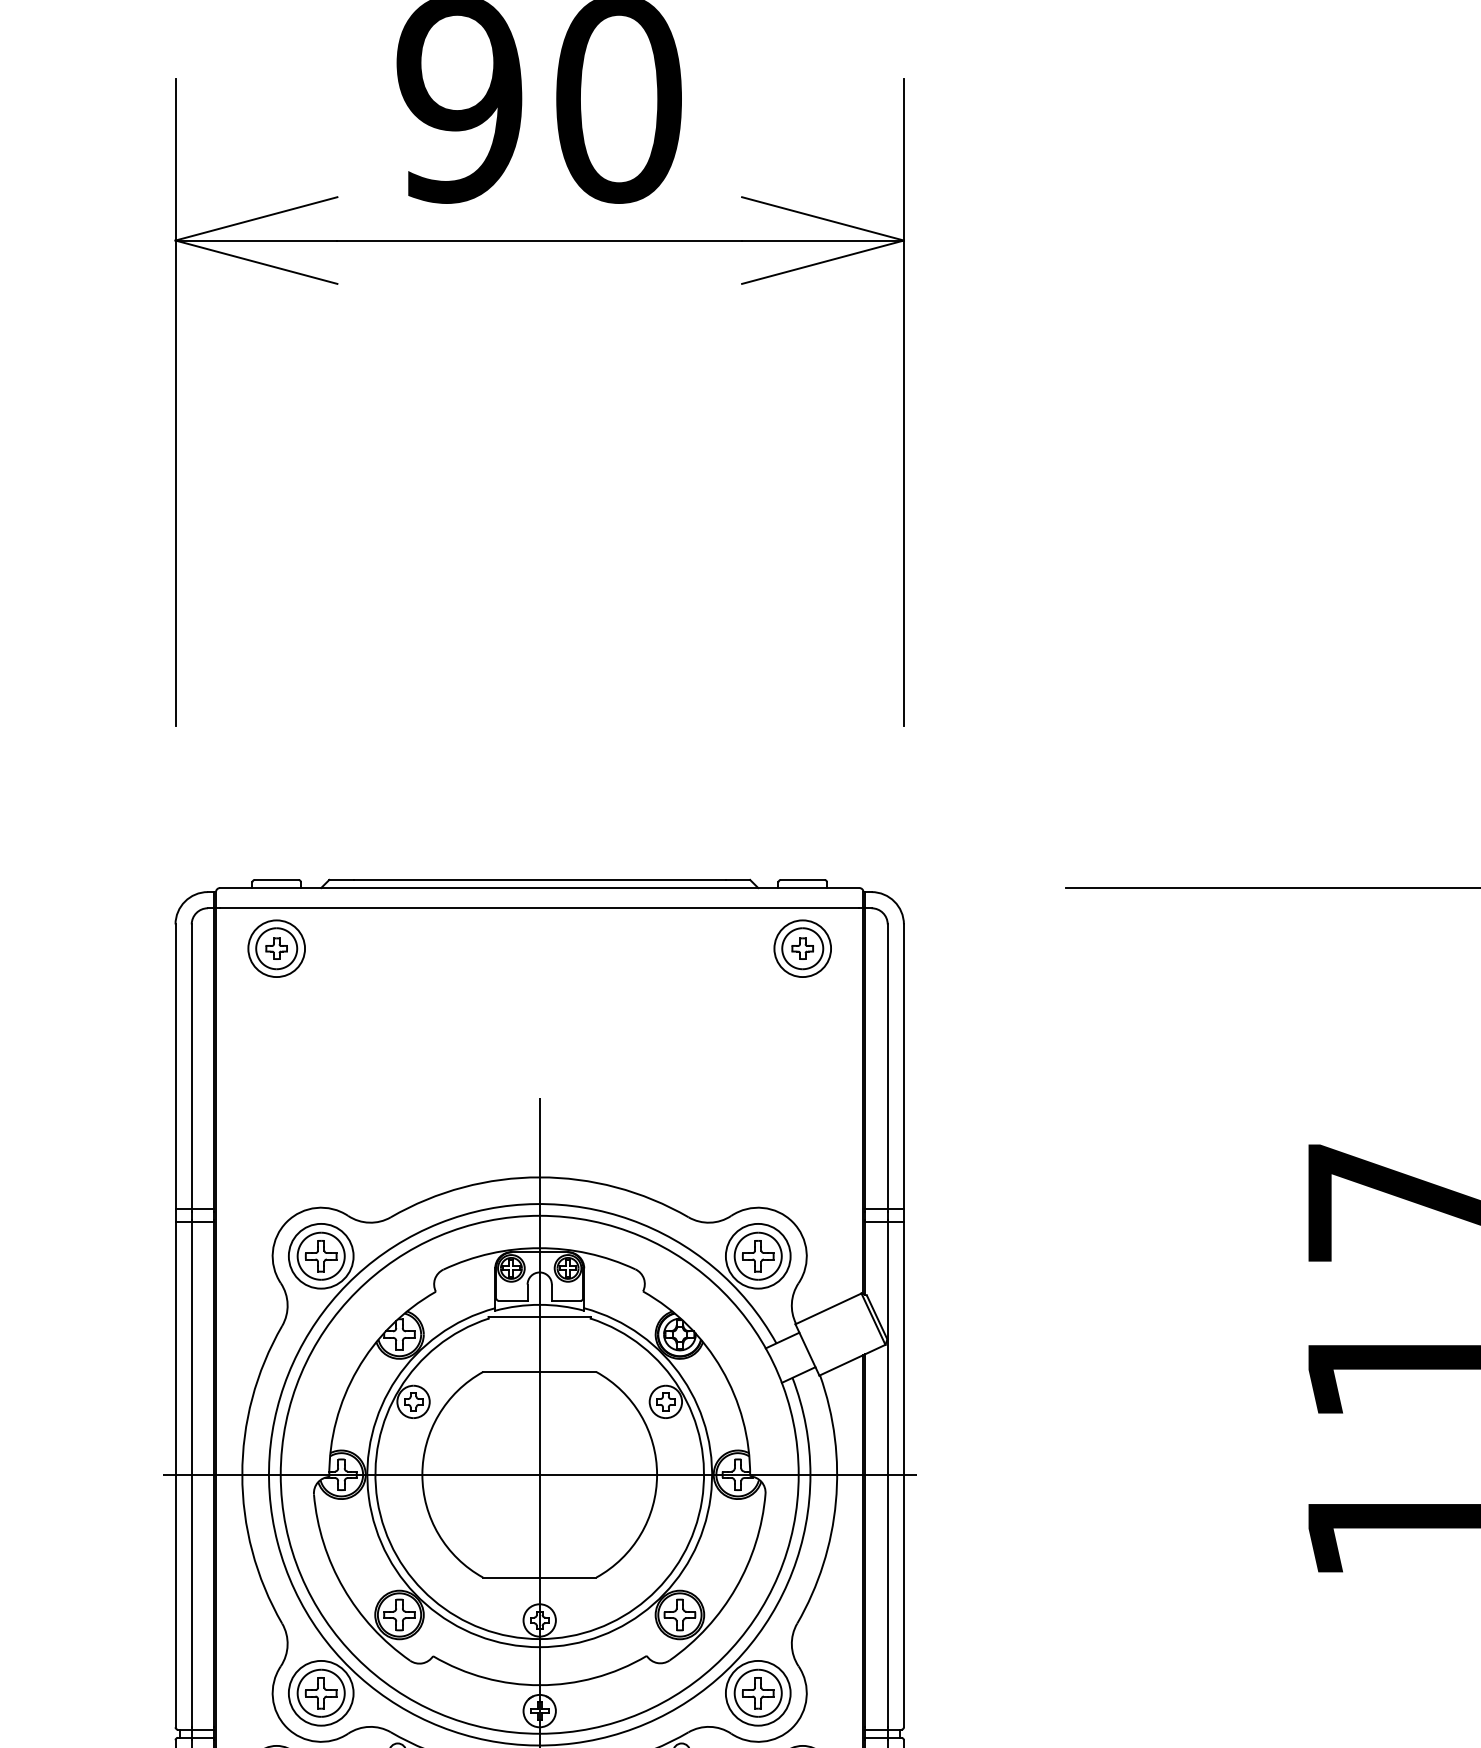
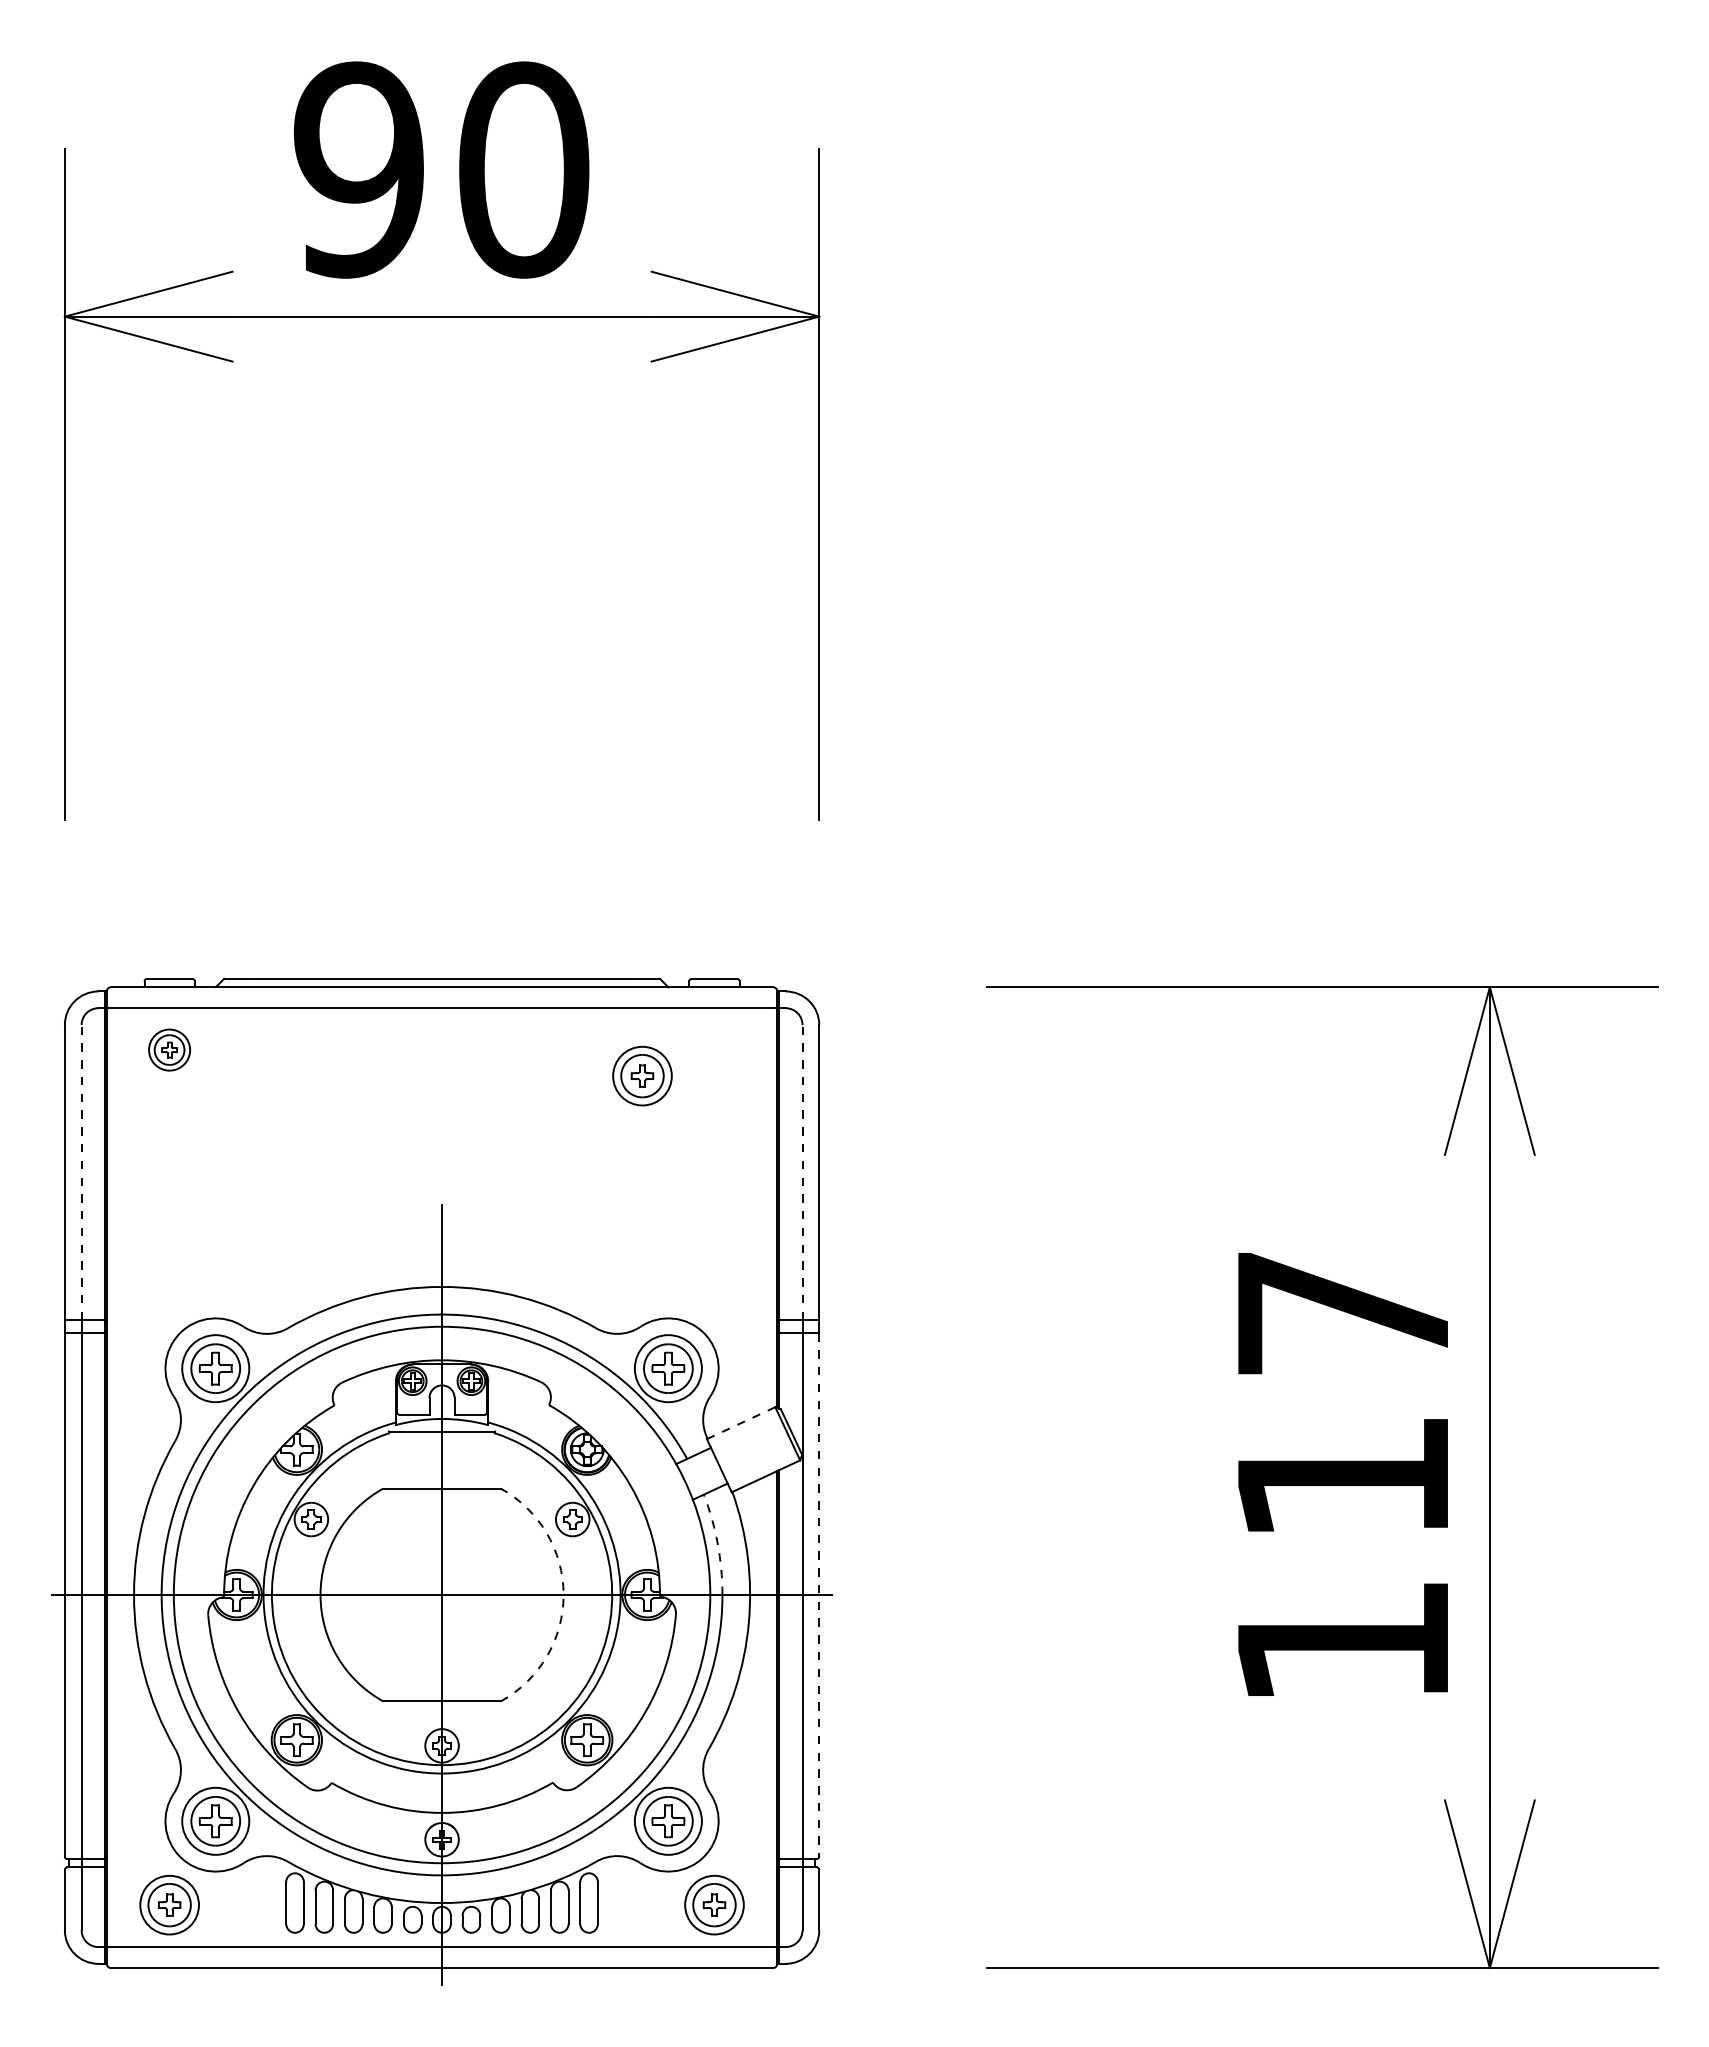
part: (276, 948) -> (169, 1049), size x0.7
part: (802, 948) -> (642, 1075), moved
line: (191, 1066) -> (81, 1172), solid -> dashed
line: (887, 1066) -> (802, 1172), solid -> dashed
line: (828, 1309) -> (741, 1423), solid -> dashed
arc: (805, 1425) -> (717, 1543), solid -> dashed
arc: (656, 1475) -> (563, 1595), solid -> dashed
line: (904, 1475) -> (819, 1595), solid -> dashed

